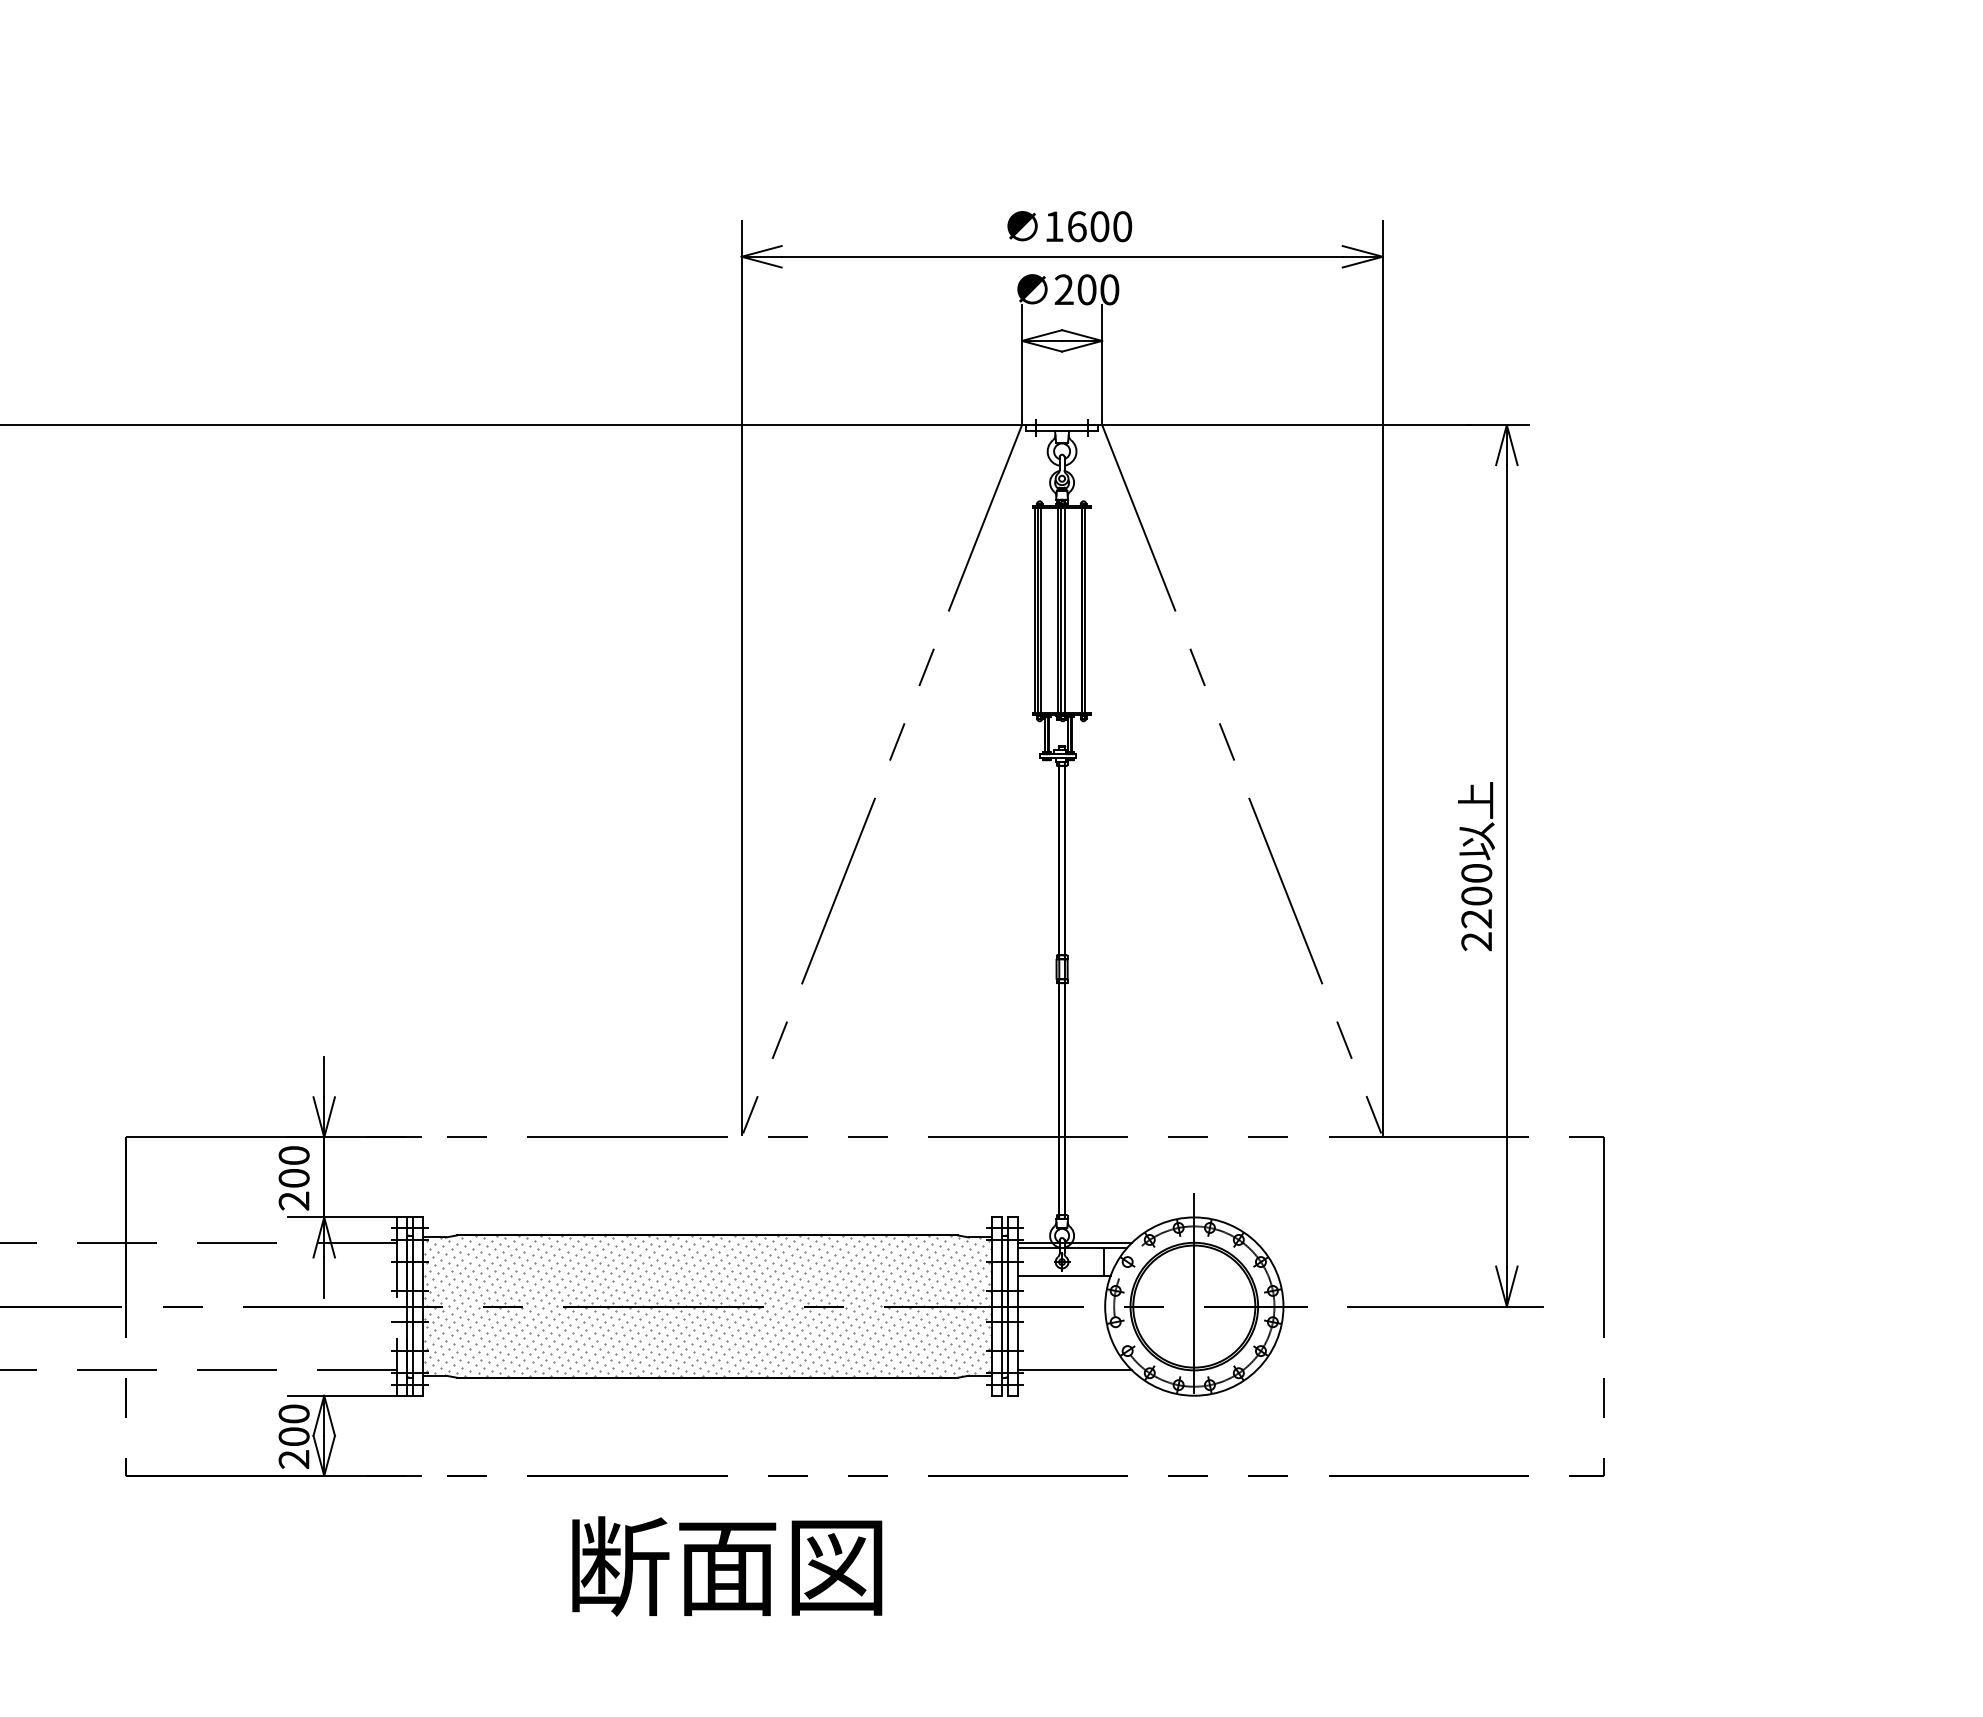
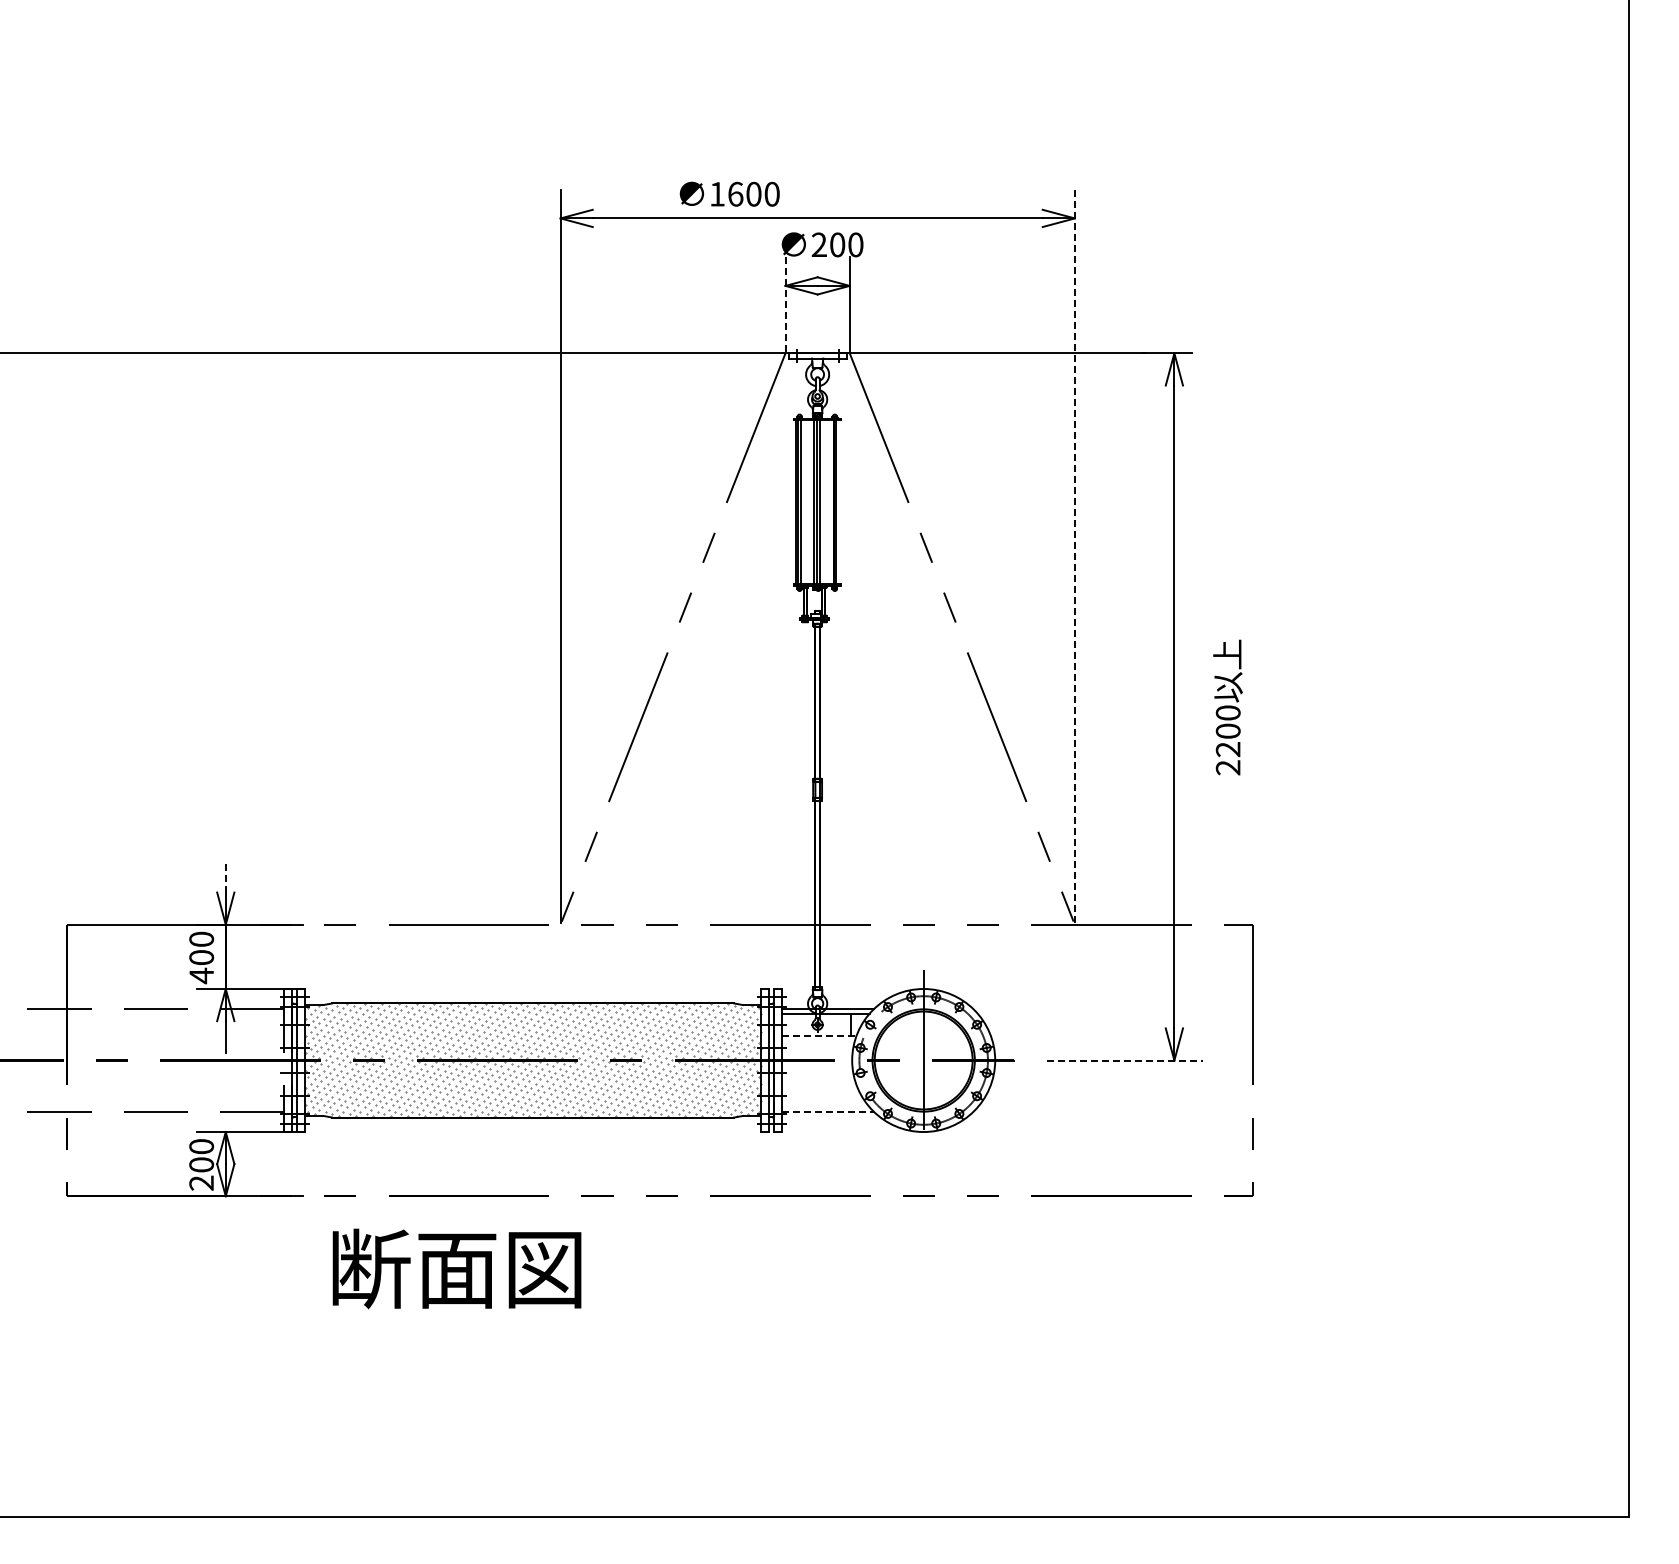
text: (1069, 225) -> (729, 193), moved
line: (1022, 362) -> (785, 303), solid -> dashed
line: (1382, 678) -> (1074, 556), solid -> dashed
text: (1475, 866) -> (1227, 707), moved
line: (323, 1077) -> (225, 876), solid -> dashed
text: (293, 1200) -> (201, 975), 200 -> 400
line: (1064, 1276) -> (819, 1036), solid -> dashed
line: (1445, 1306) -> (1125, 1060), solid -> dashed
line: (1074, 1370) -> (827, 1111), solid -> dashed
text: (726, 1565) -> (456, 1268), moved

